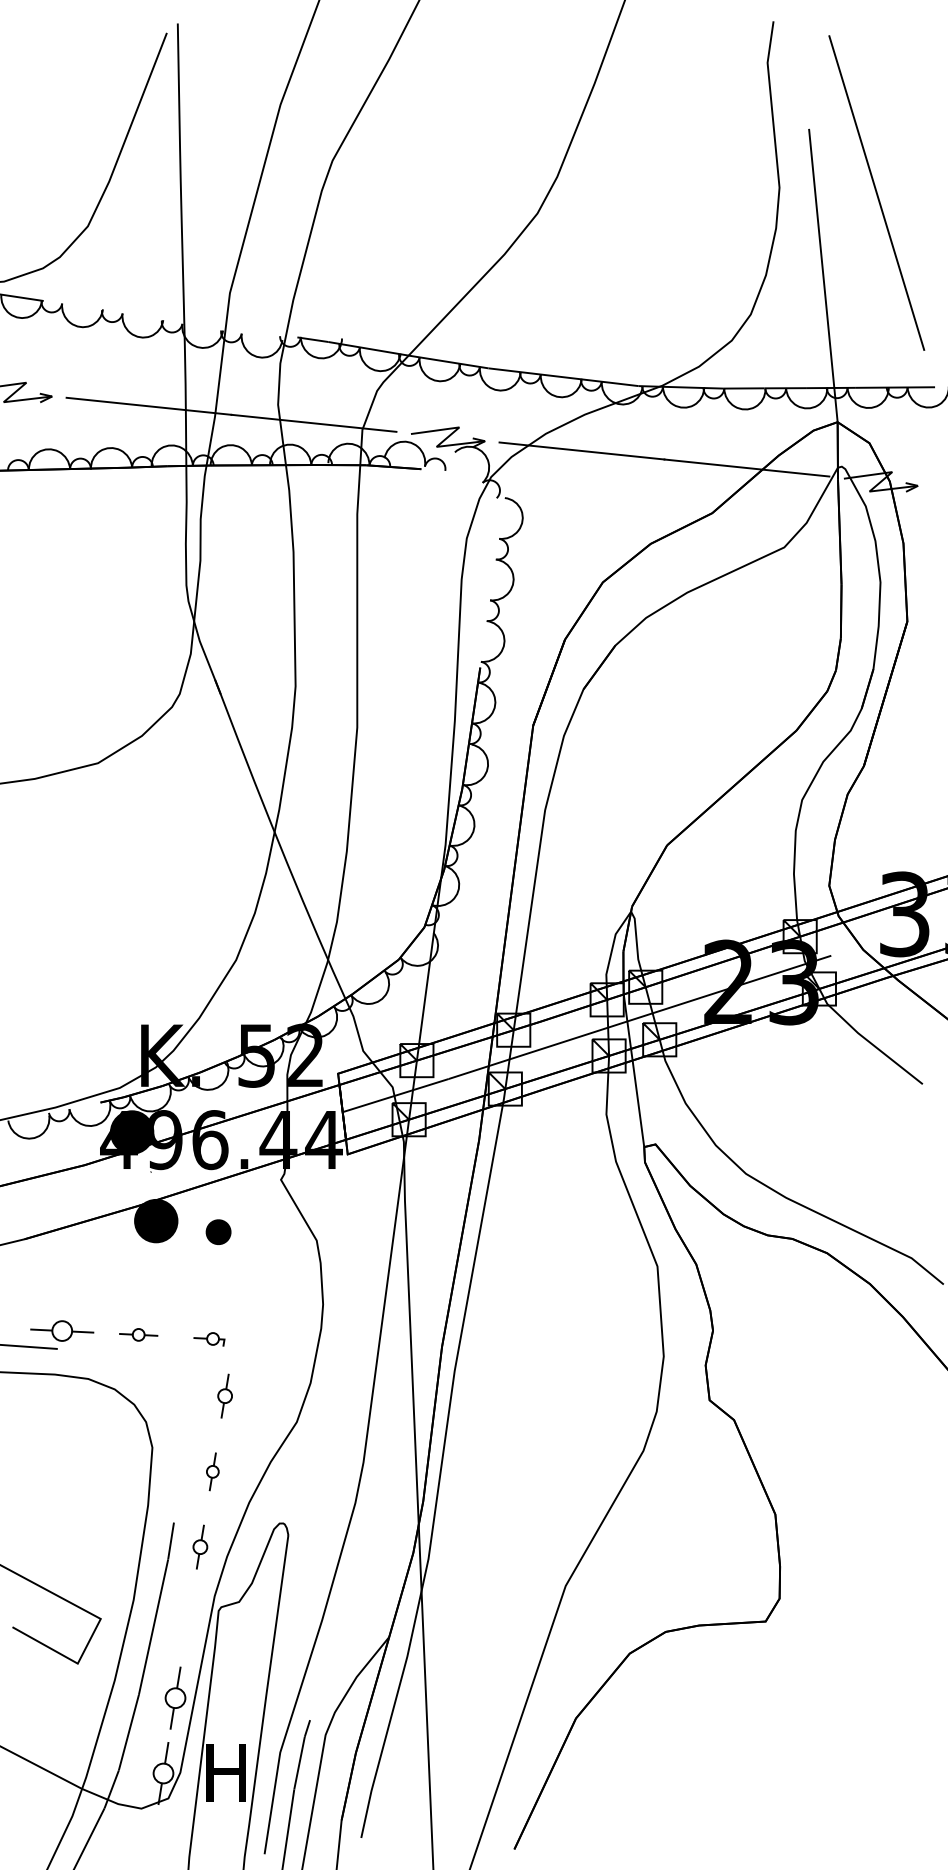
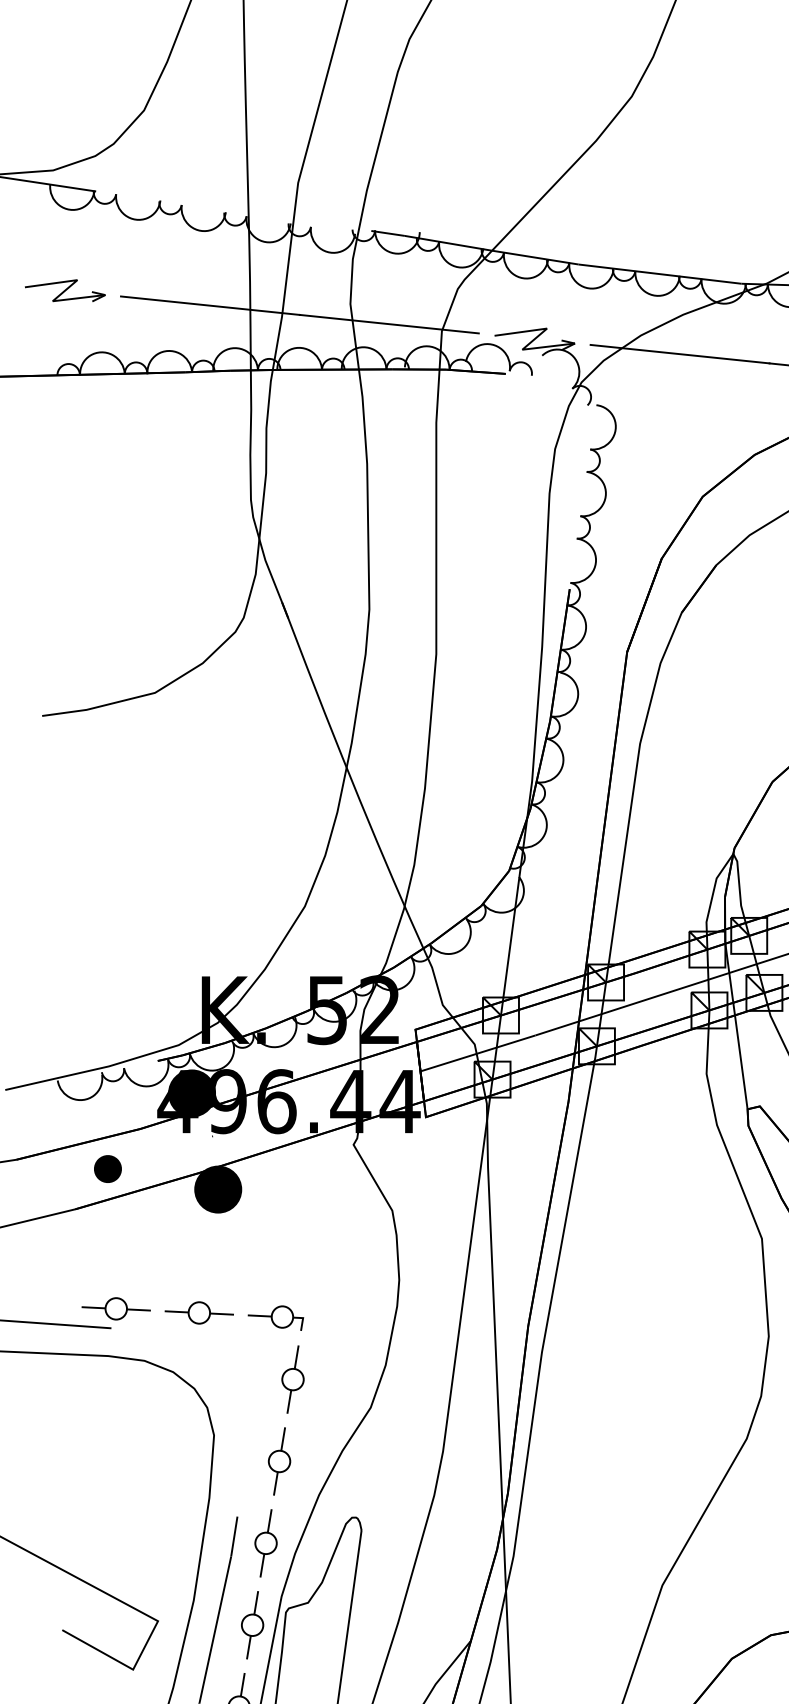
part: (218, 1231) -> (107, 1168), moved
part: (138, 1334) -> (198, 1312), size x1.67
part: (209, 1339) -> (275, 1318), size x1.67
part: (224, 1395) -> (292, 1378), size x1.43
part: (212, 1471) -> (279, 1461), size x1.67
part: (200, 1546) -> (266, 1542), size x1.43
part: (187, 1622) -> (252, 1625), added

